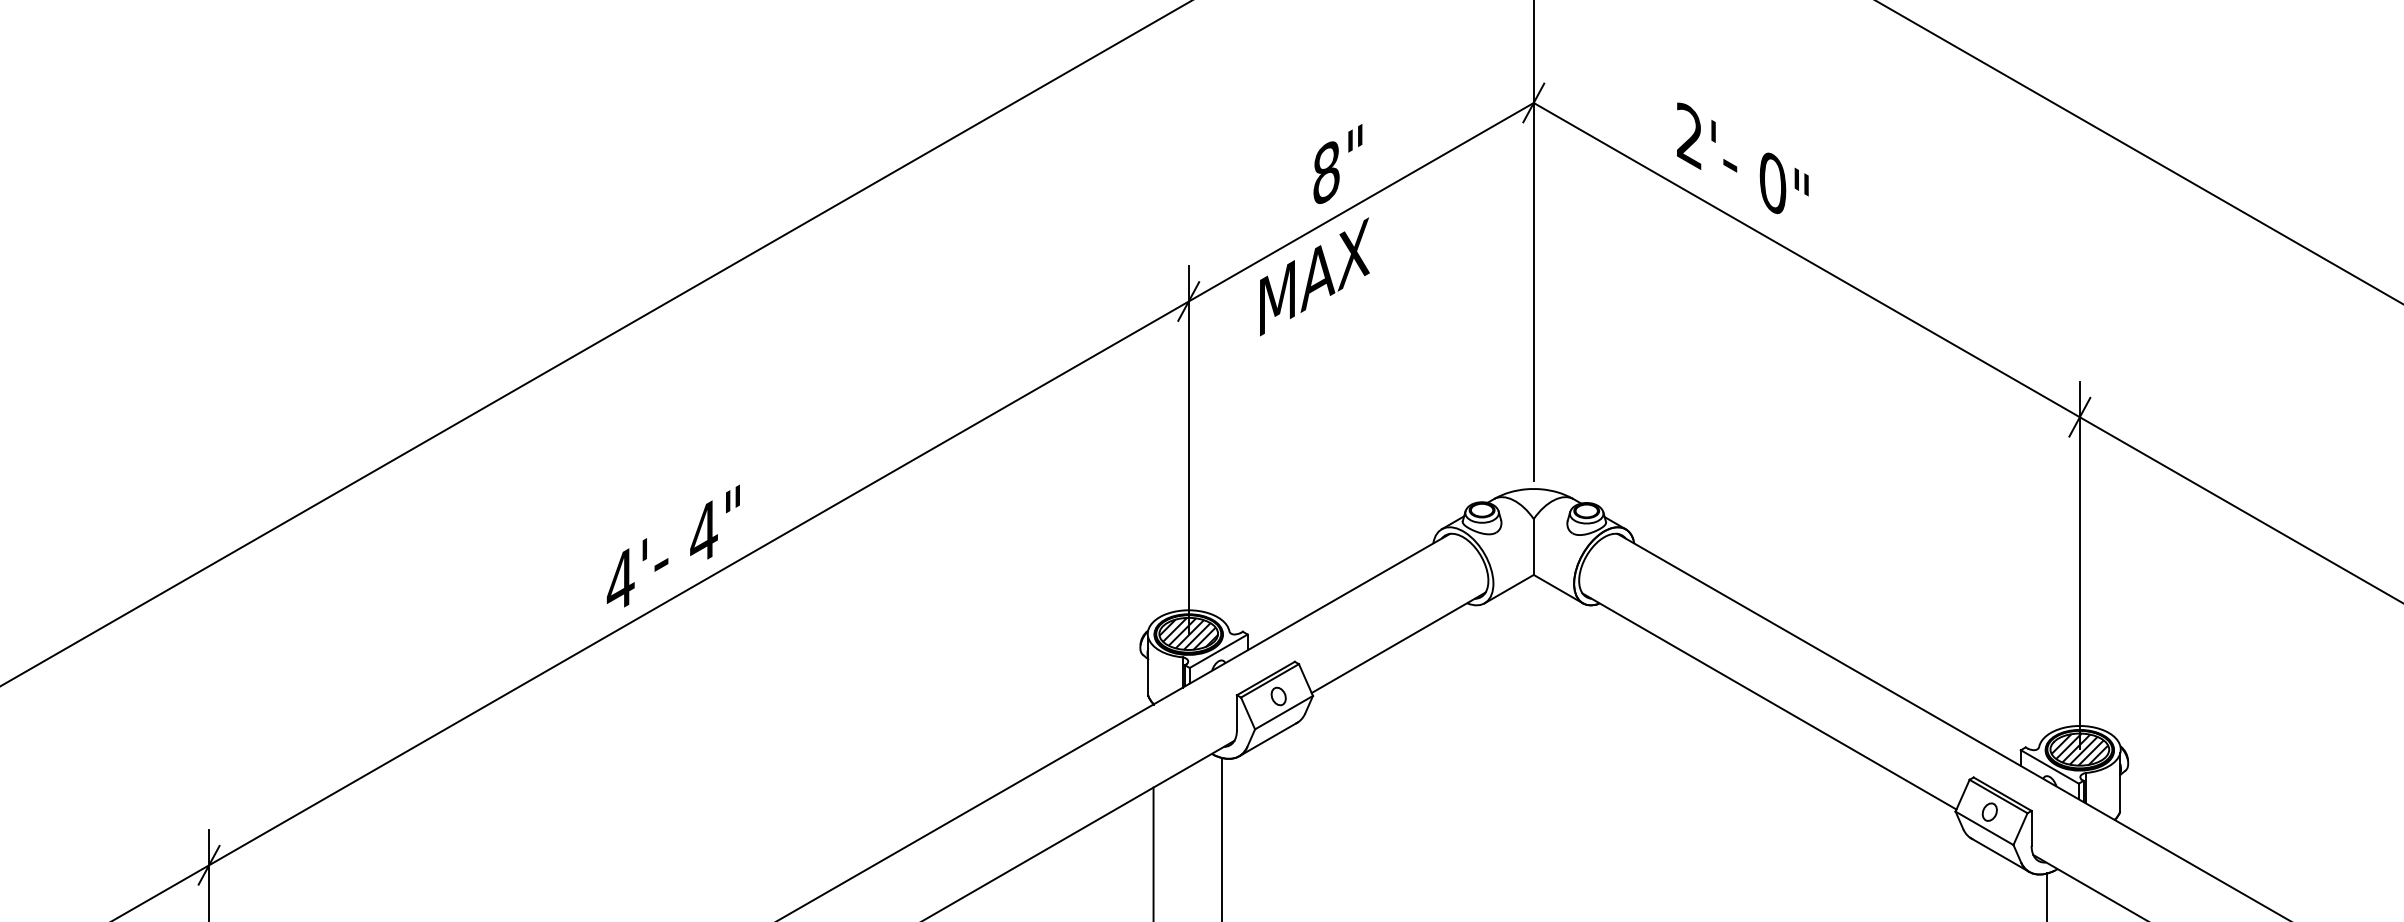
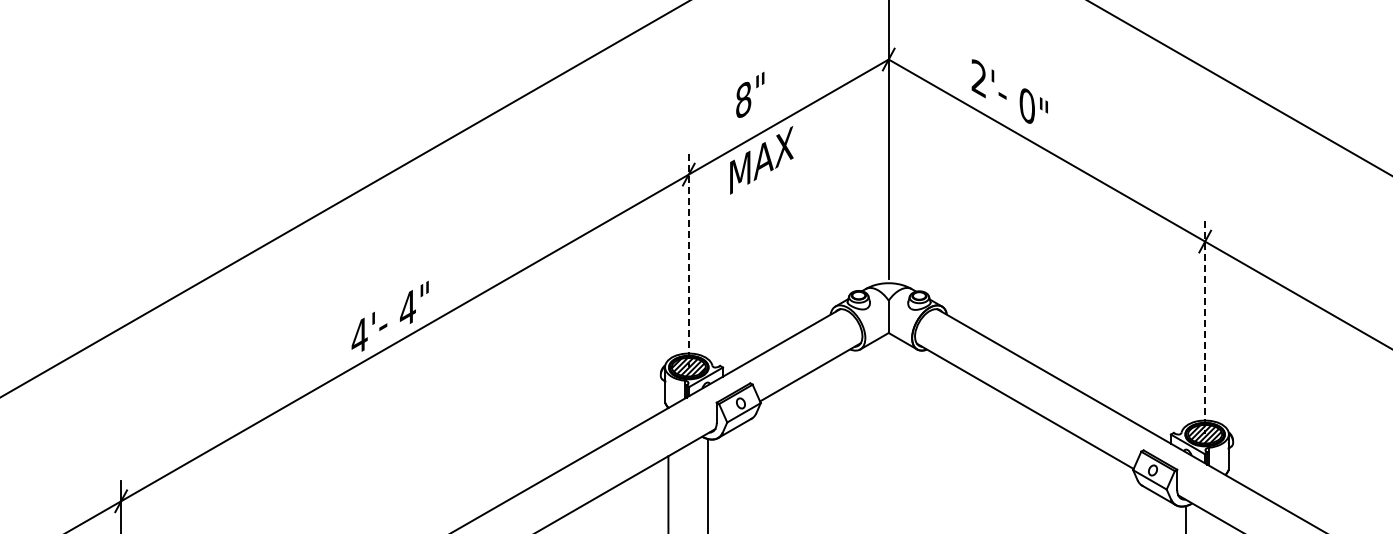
text: (1338, 163) -> (750, 94), moved
line: (1188, 449) -> (688, 260), solid -> dashed
line: (2080, 565) -> (1205, 327), solid -> dashed

